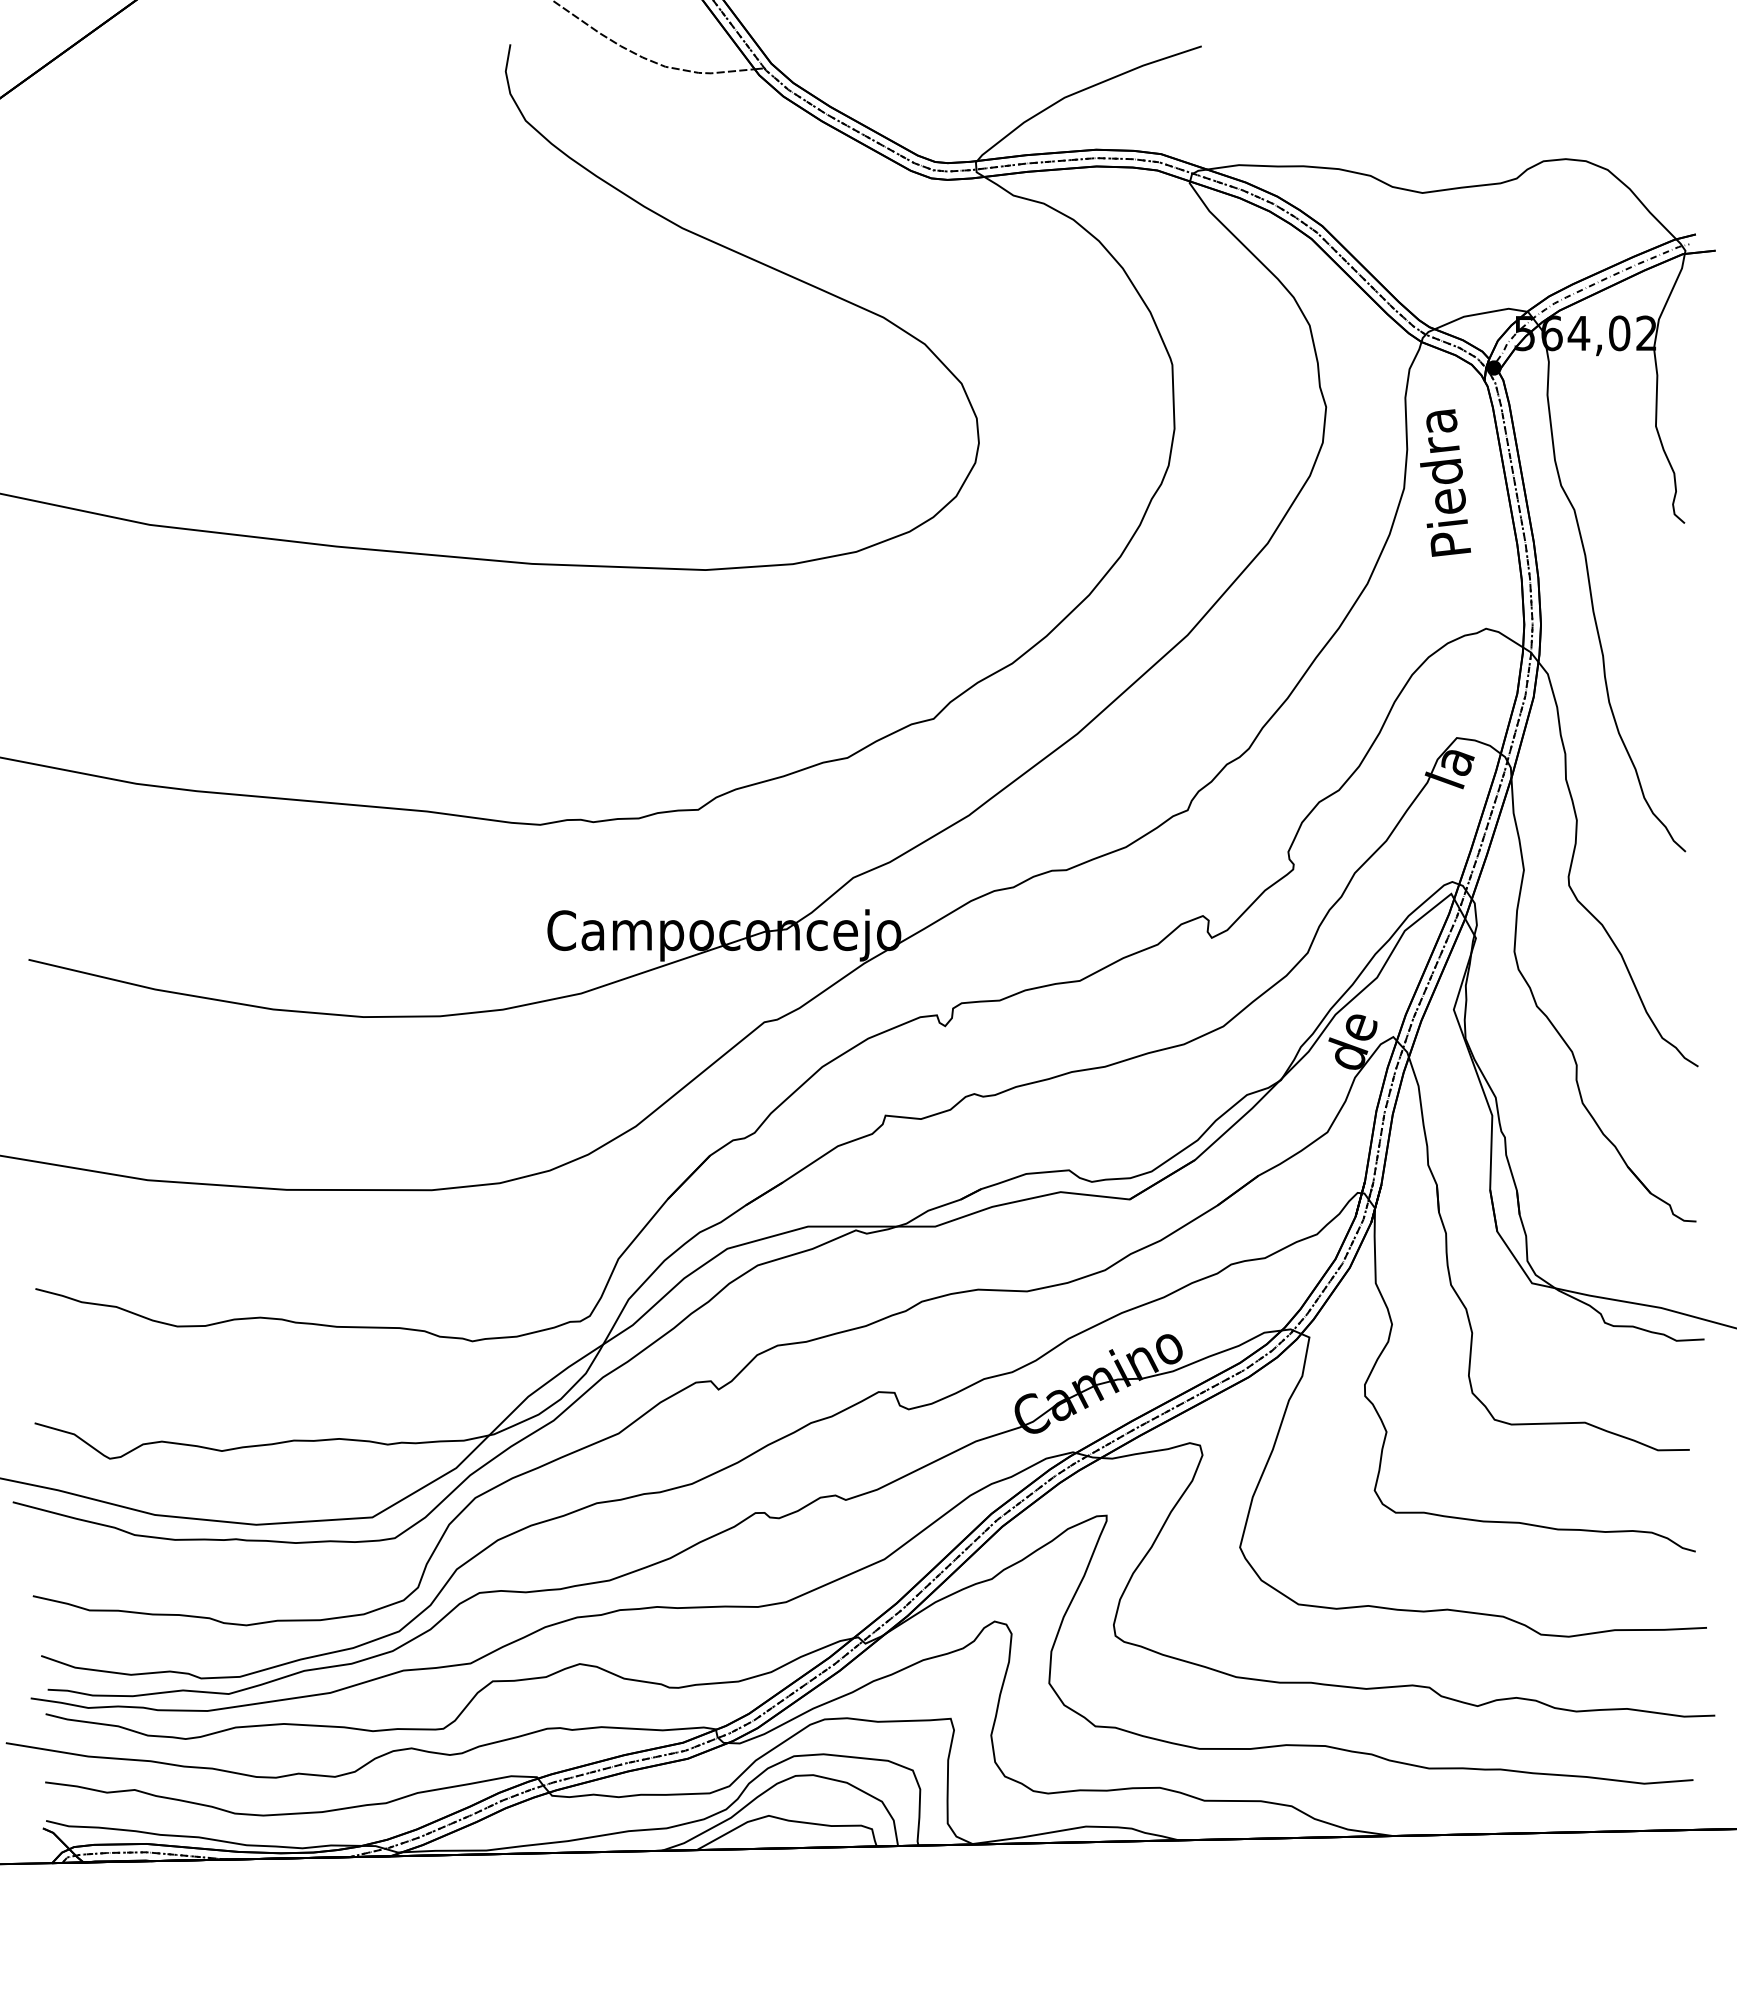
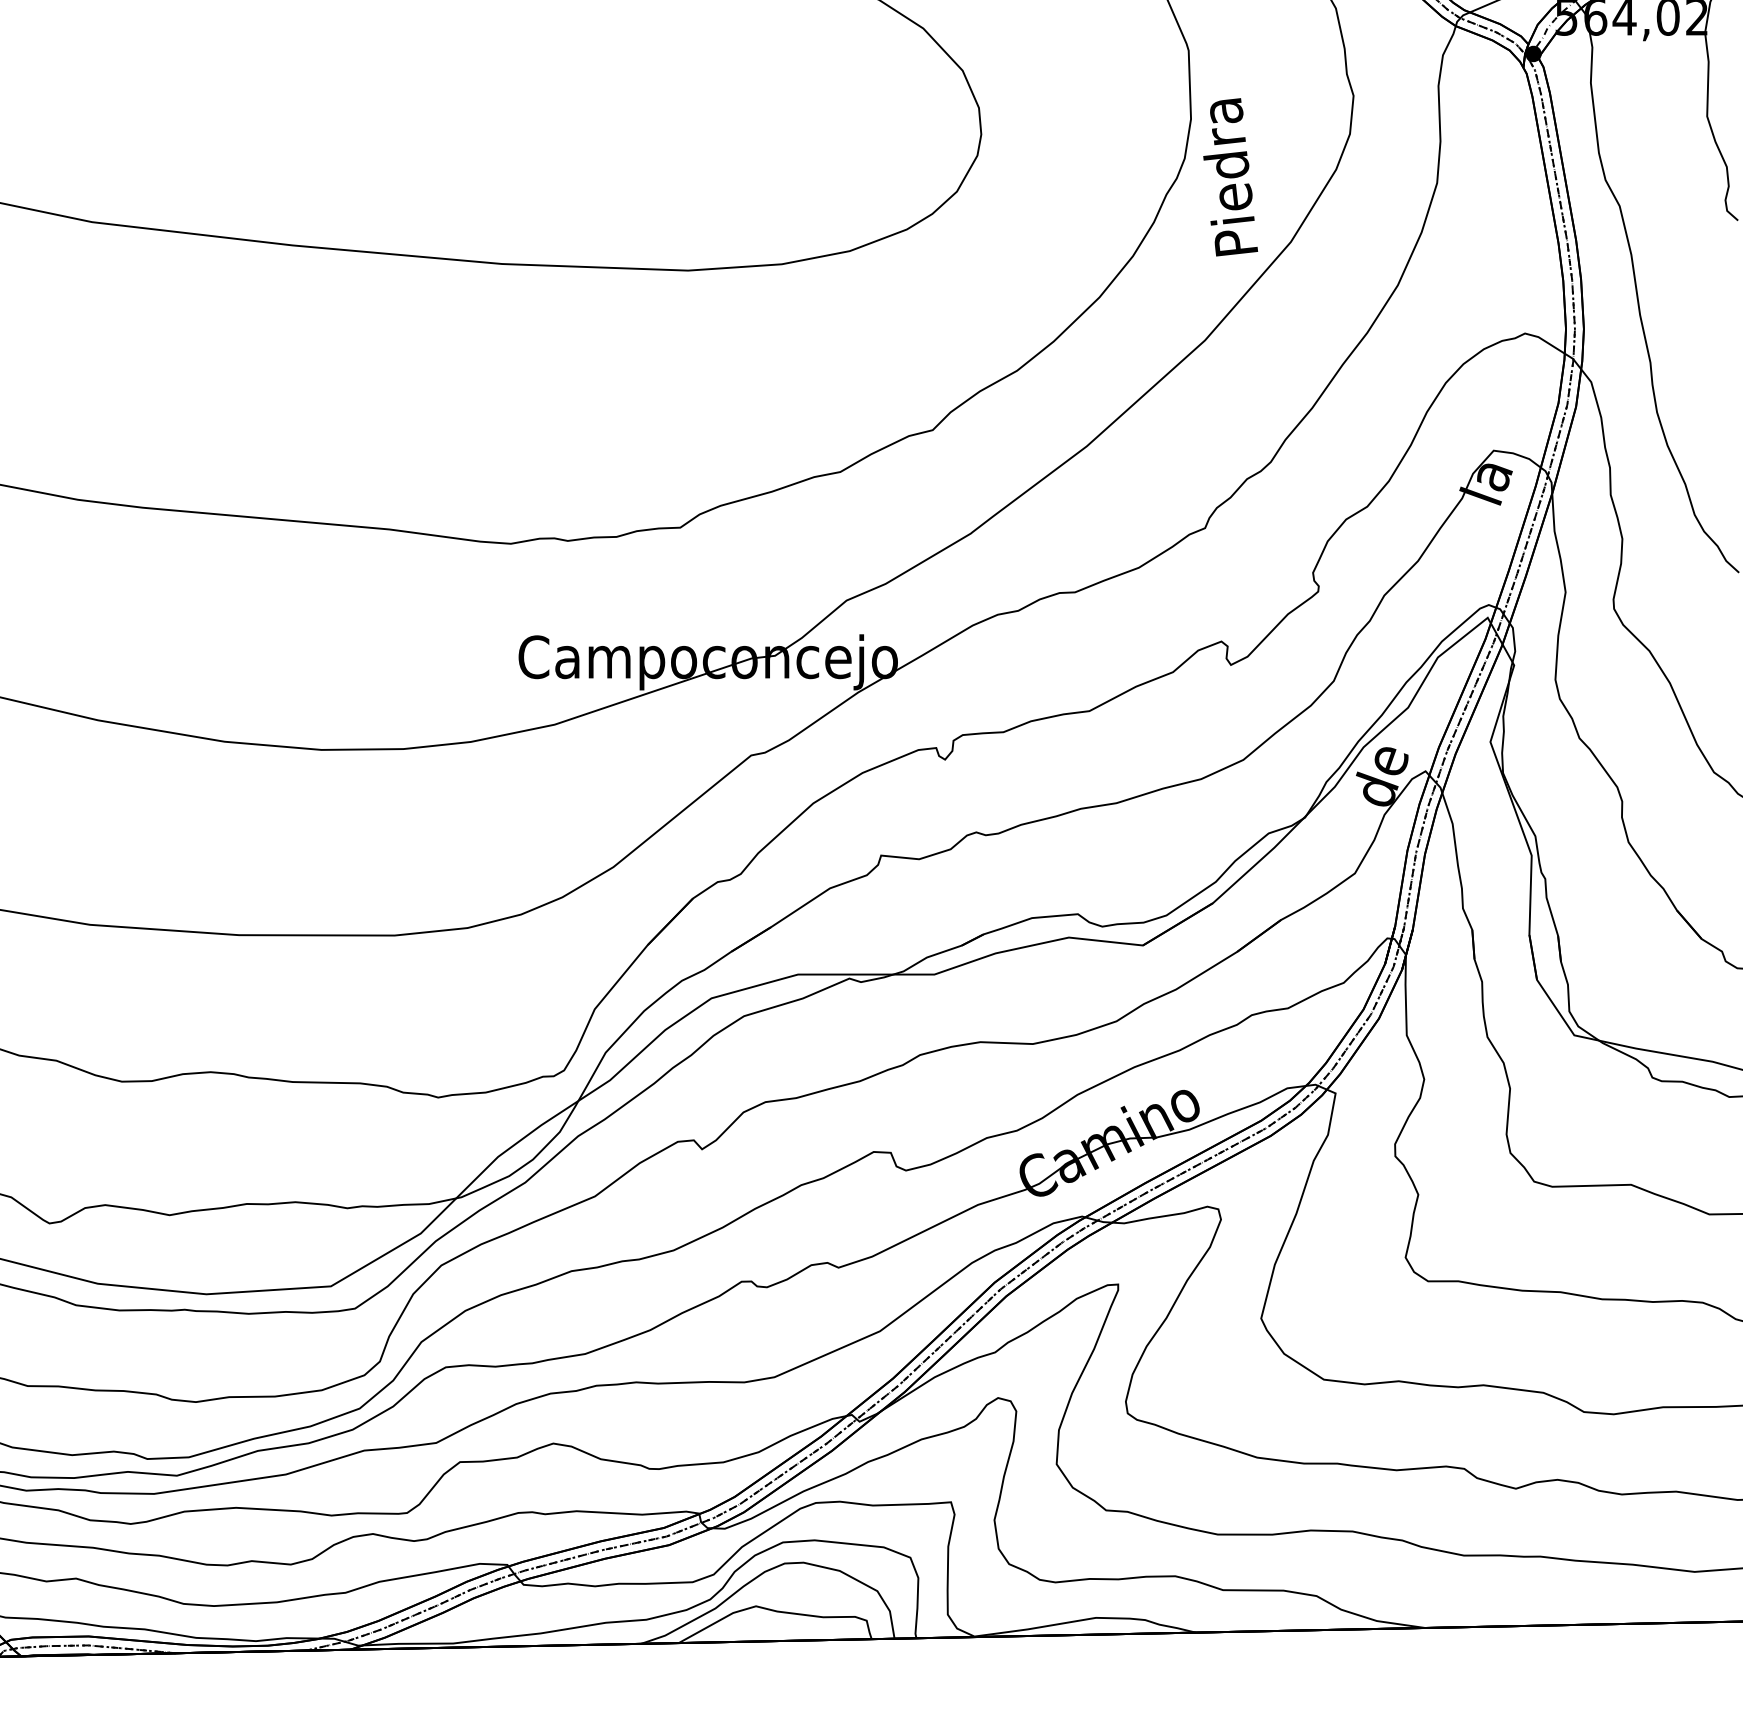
text: (1445, 482) -> (1230, 176), moved

